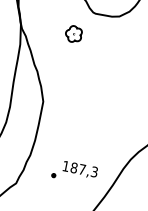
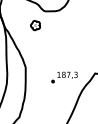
part: (74, 172) -> (64, 77), moved

